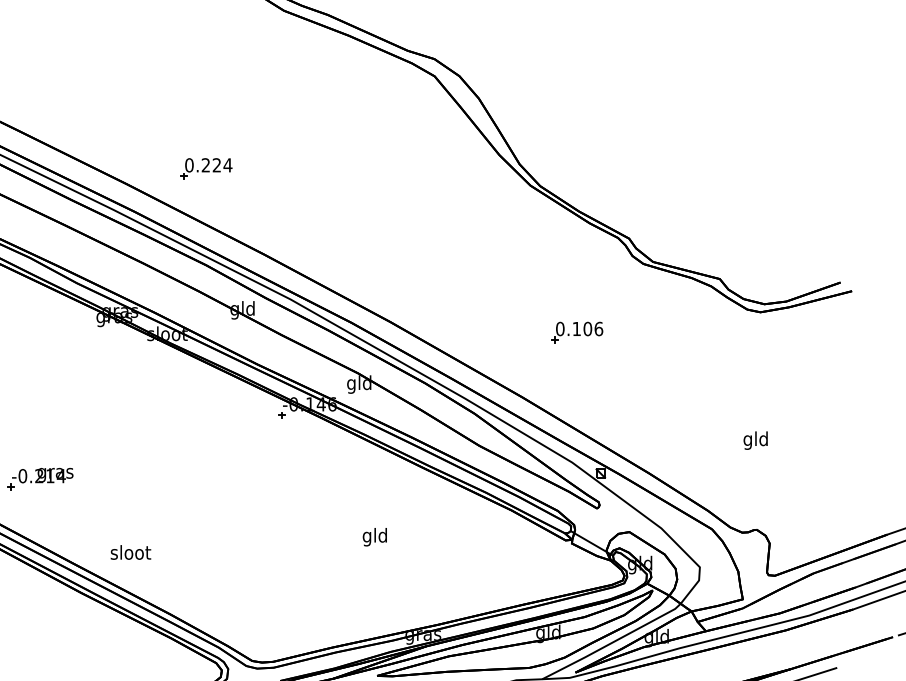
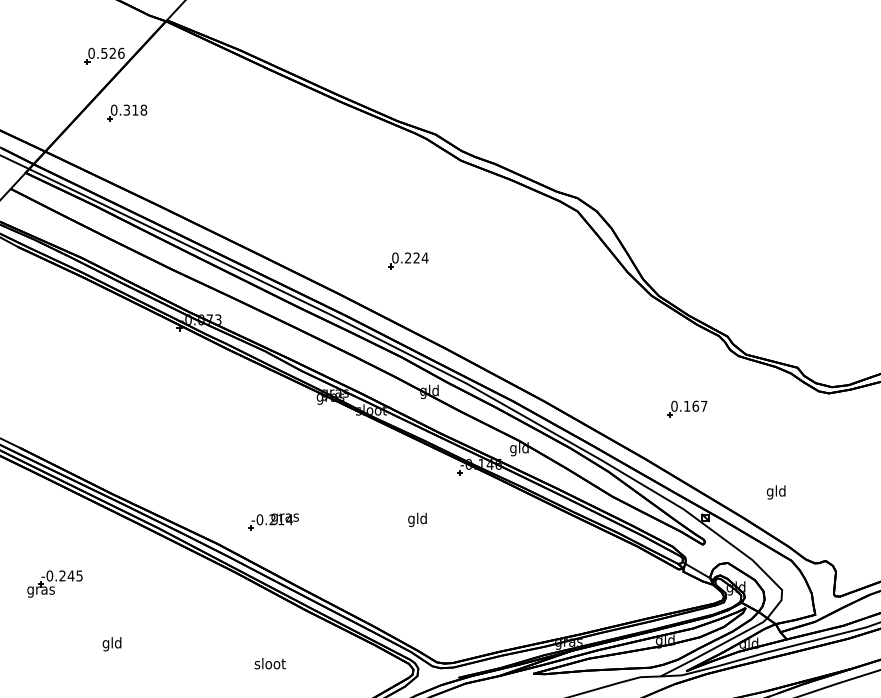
part: (206, 168) -> (408, 260), moved
text: (592, 327) -> (699, 405), 0.106 -> 0.167
text: (754, 440) -> (775, 492), moved
text: (374, 536) -> (417, 519), moved
text: (129, 552) -> (269, 663), moved

